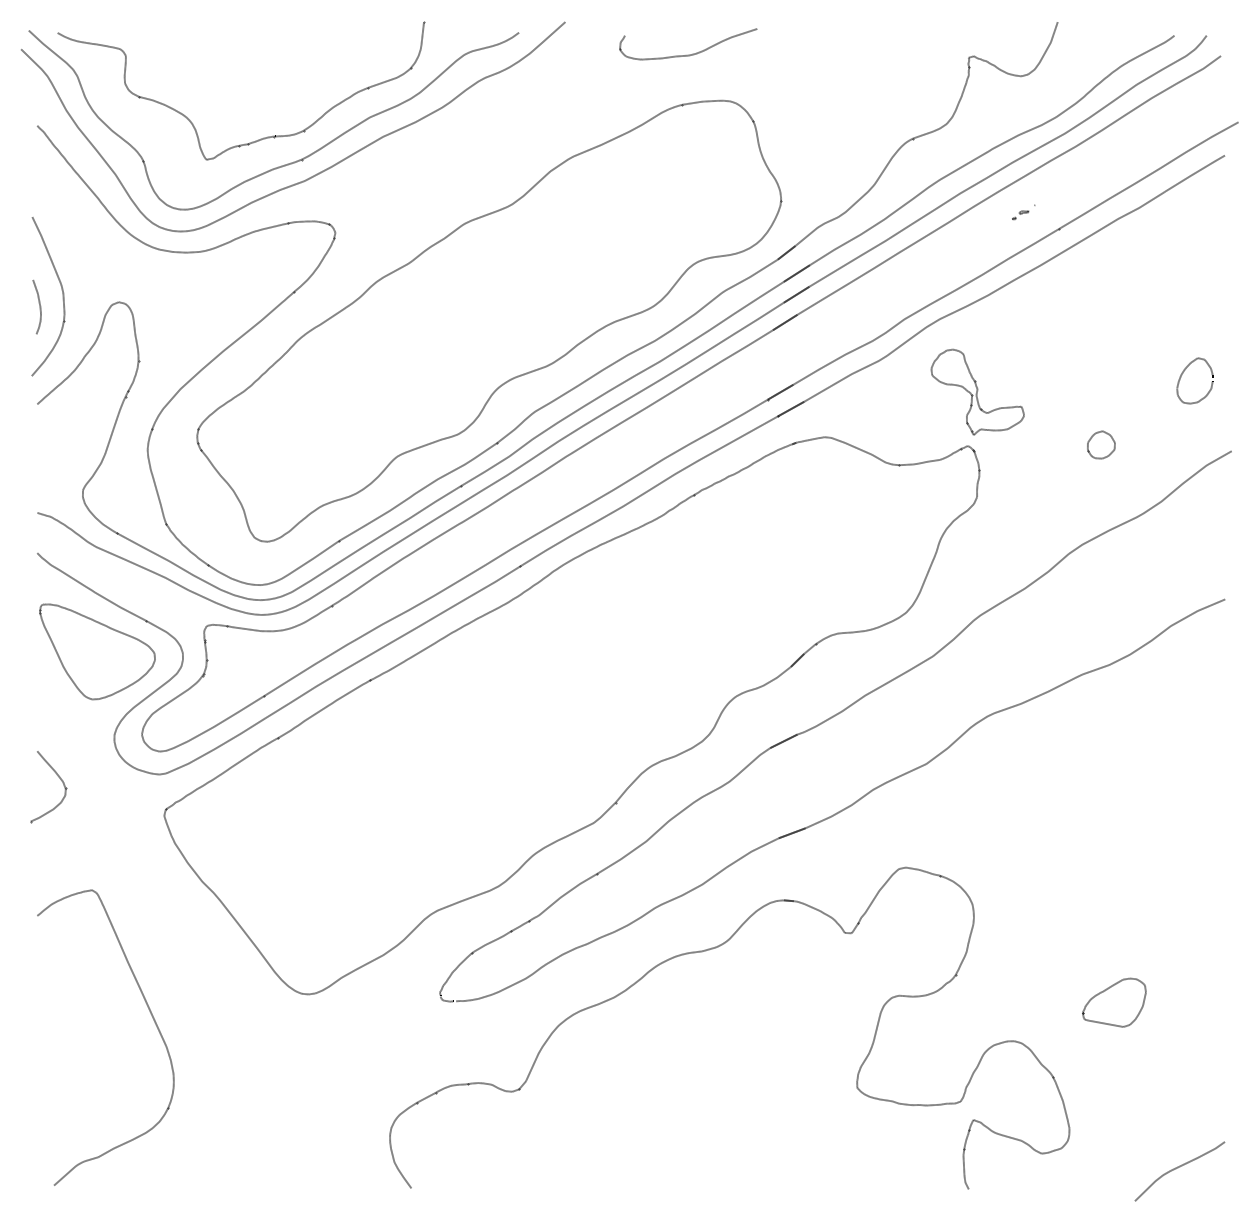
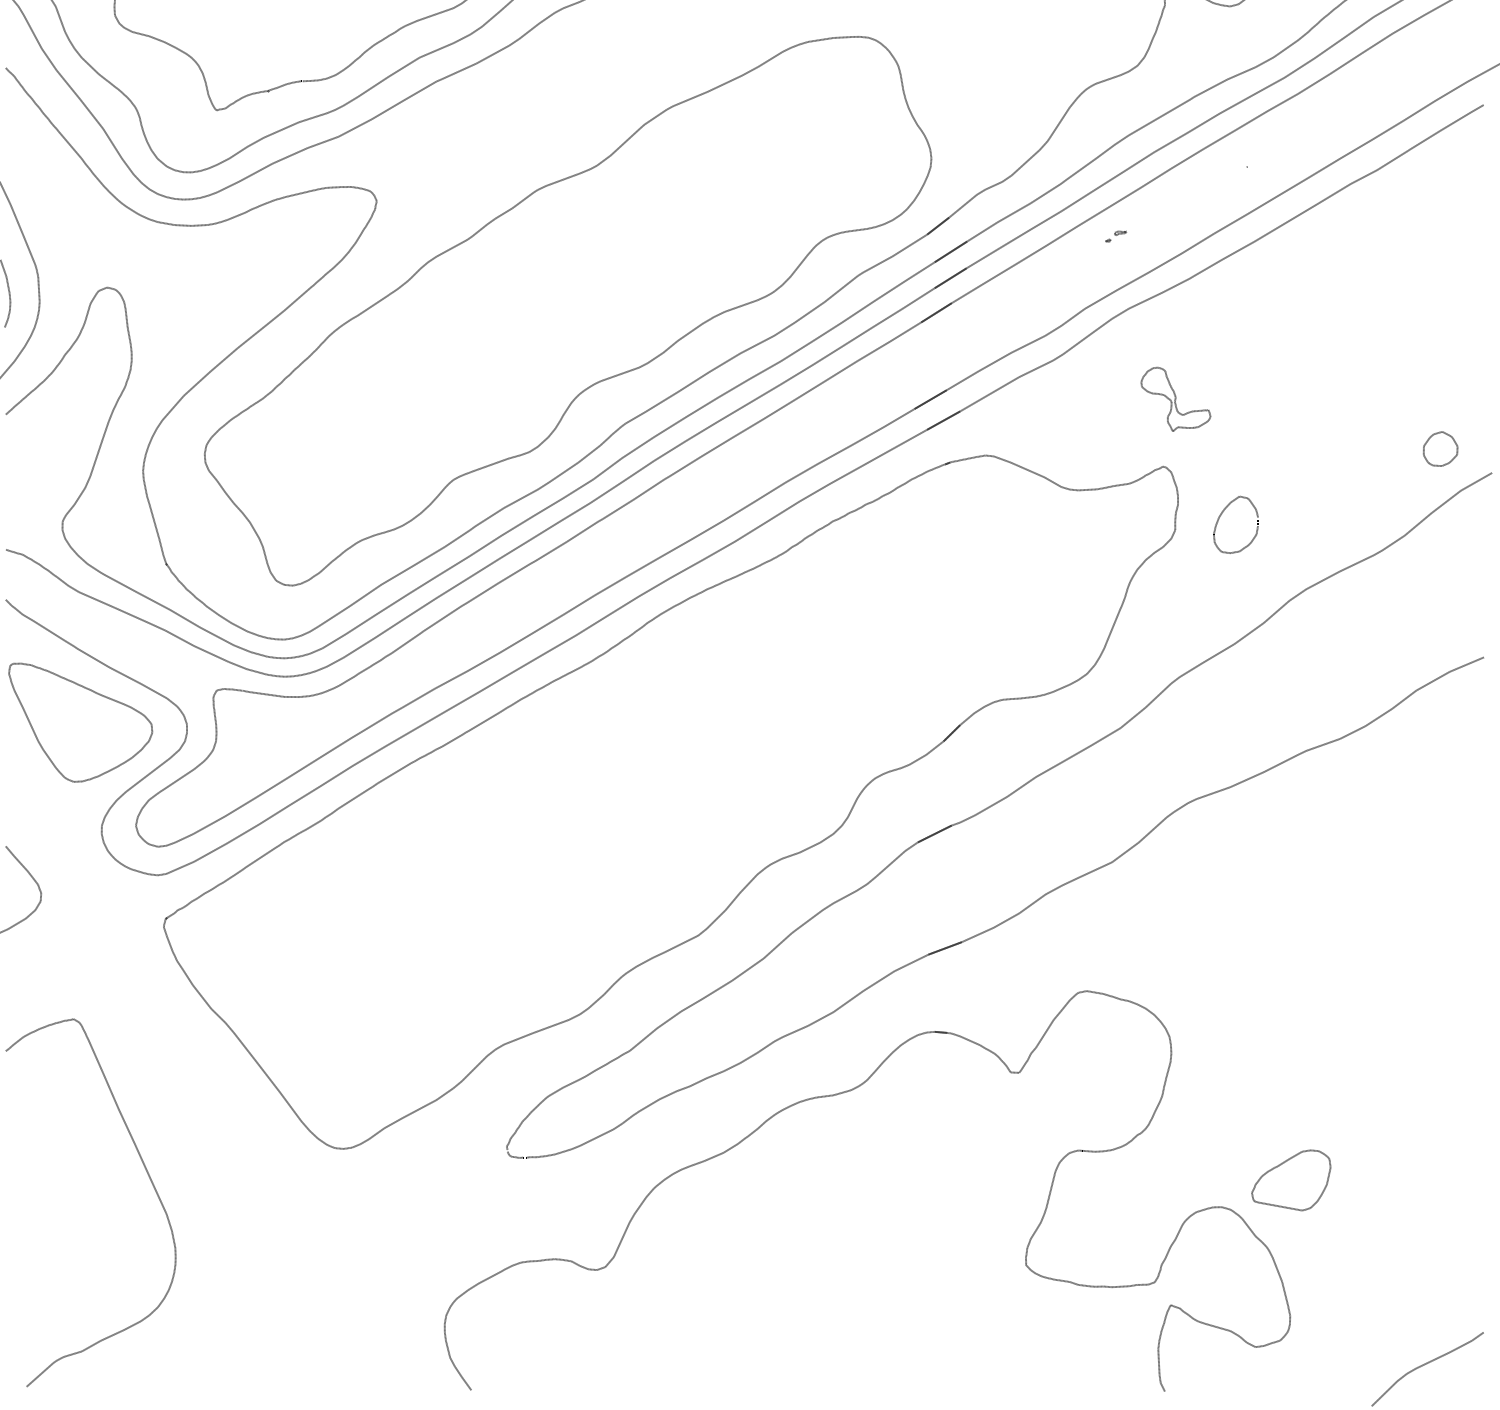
part: (1020, 215) -> (1116, 236), moved
part: (1182, 375) -> (1220, 518), moved
part: (977, 391) -> (1175, 398), size x0.6
part: (1101, 444) -> (1440, 448), moved
part: (1114, 1002) -> (1291, 1180), moved

